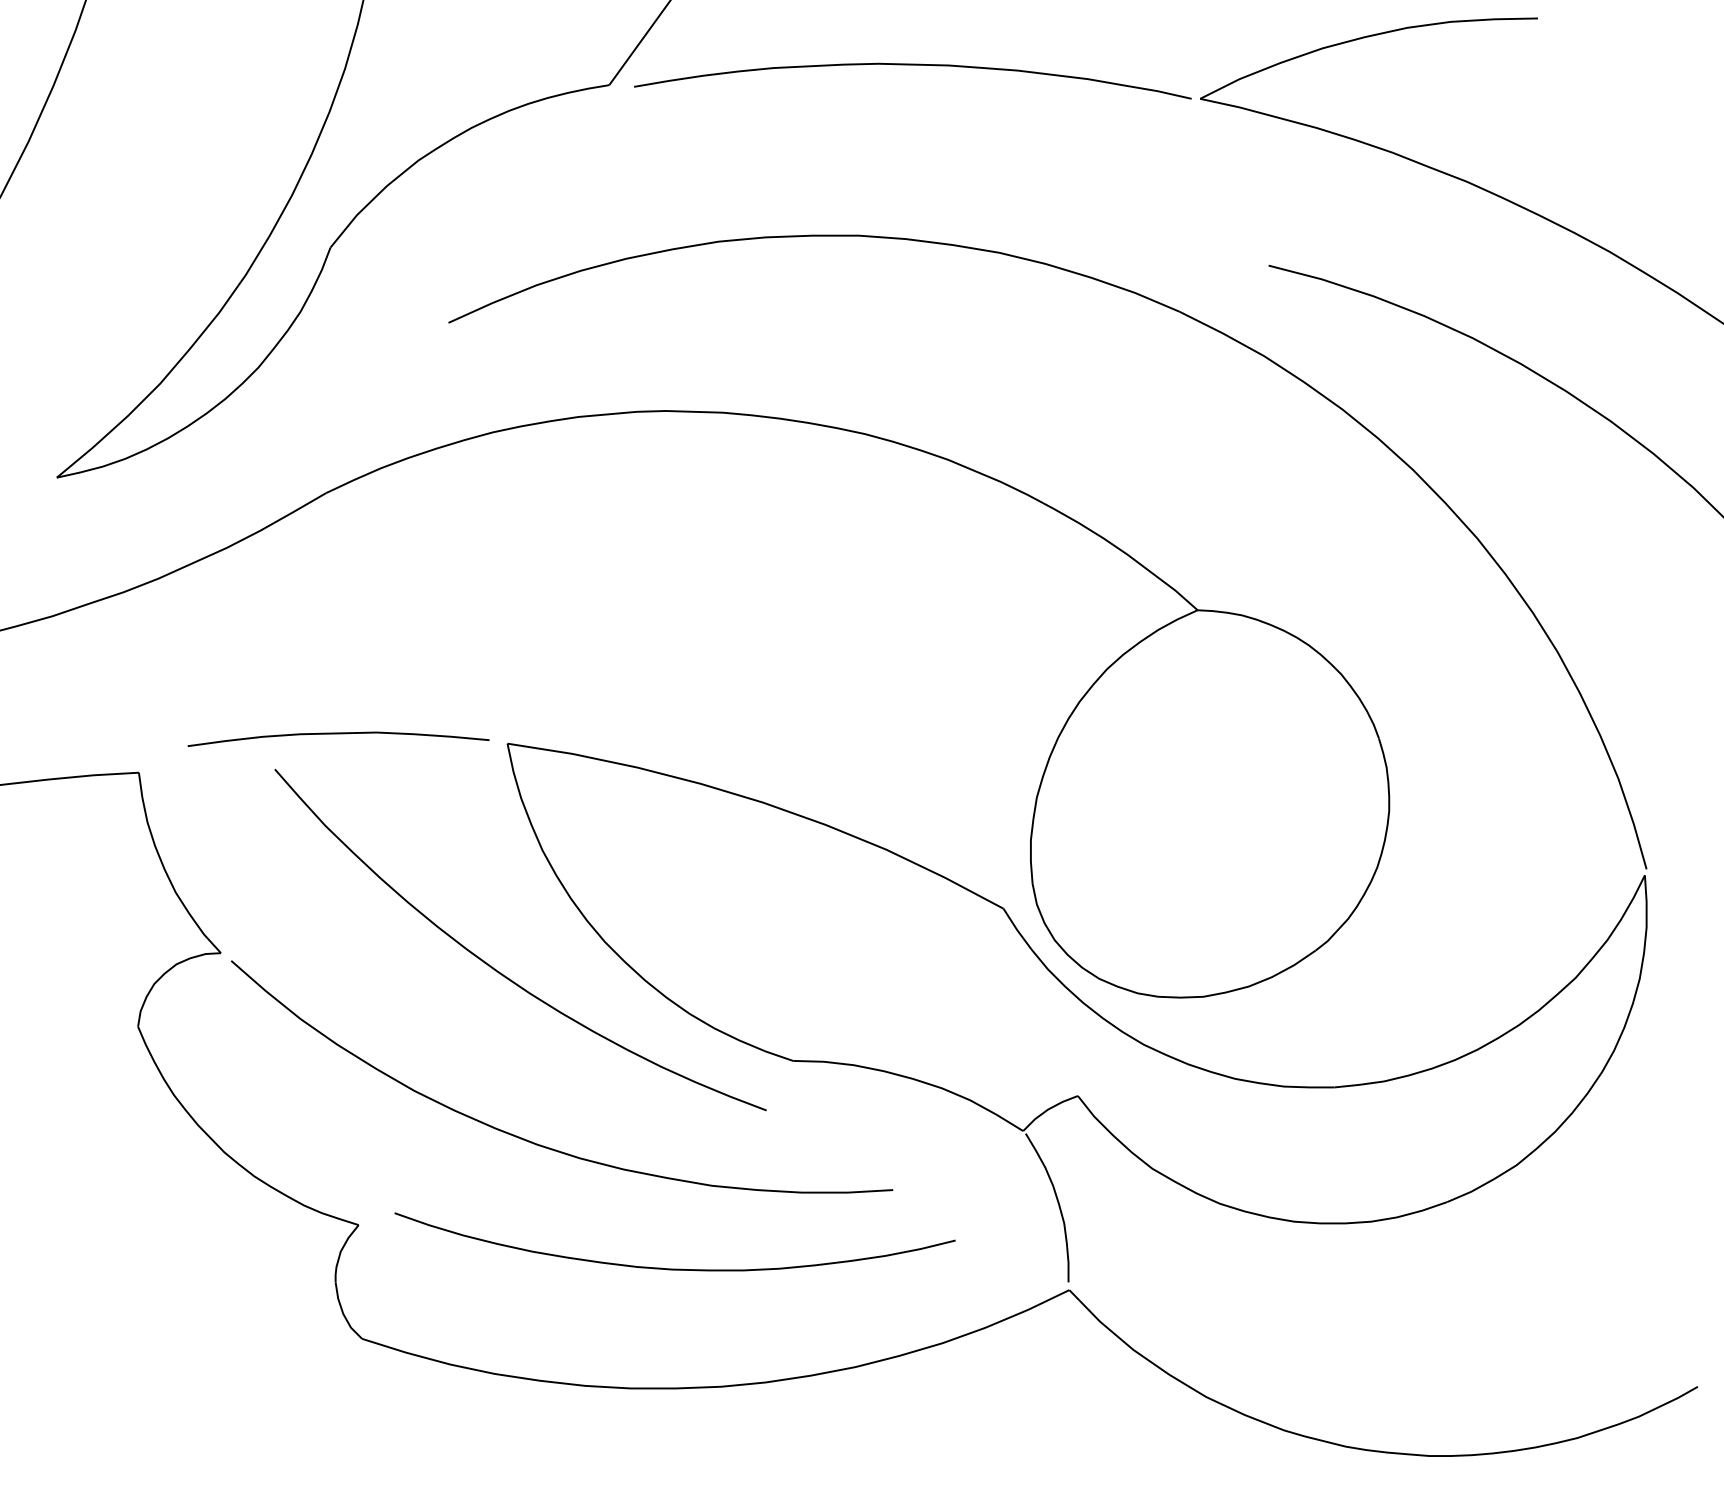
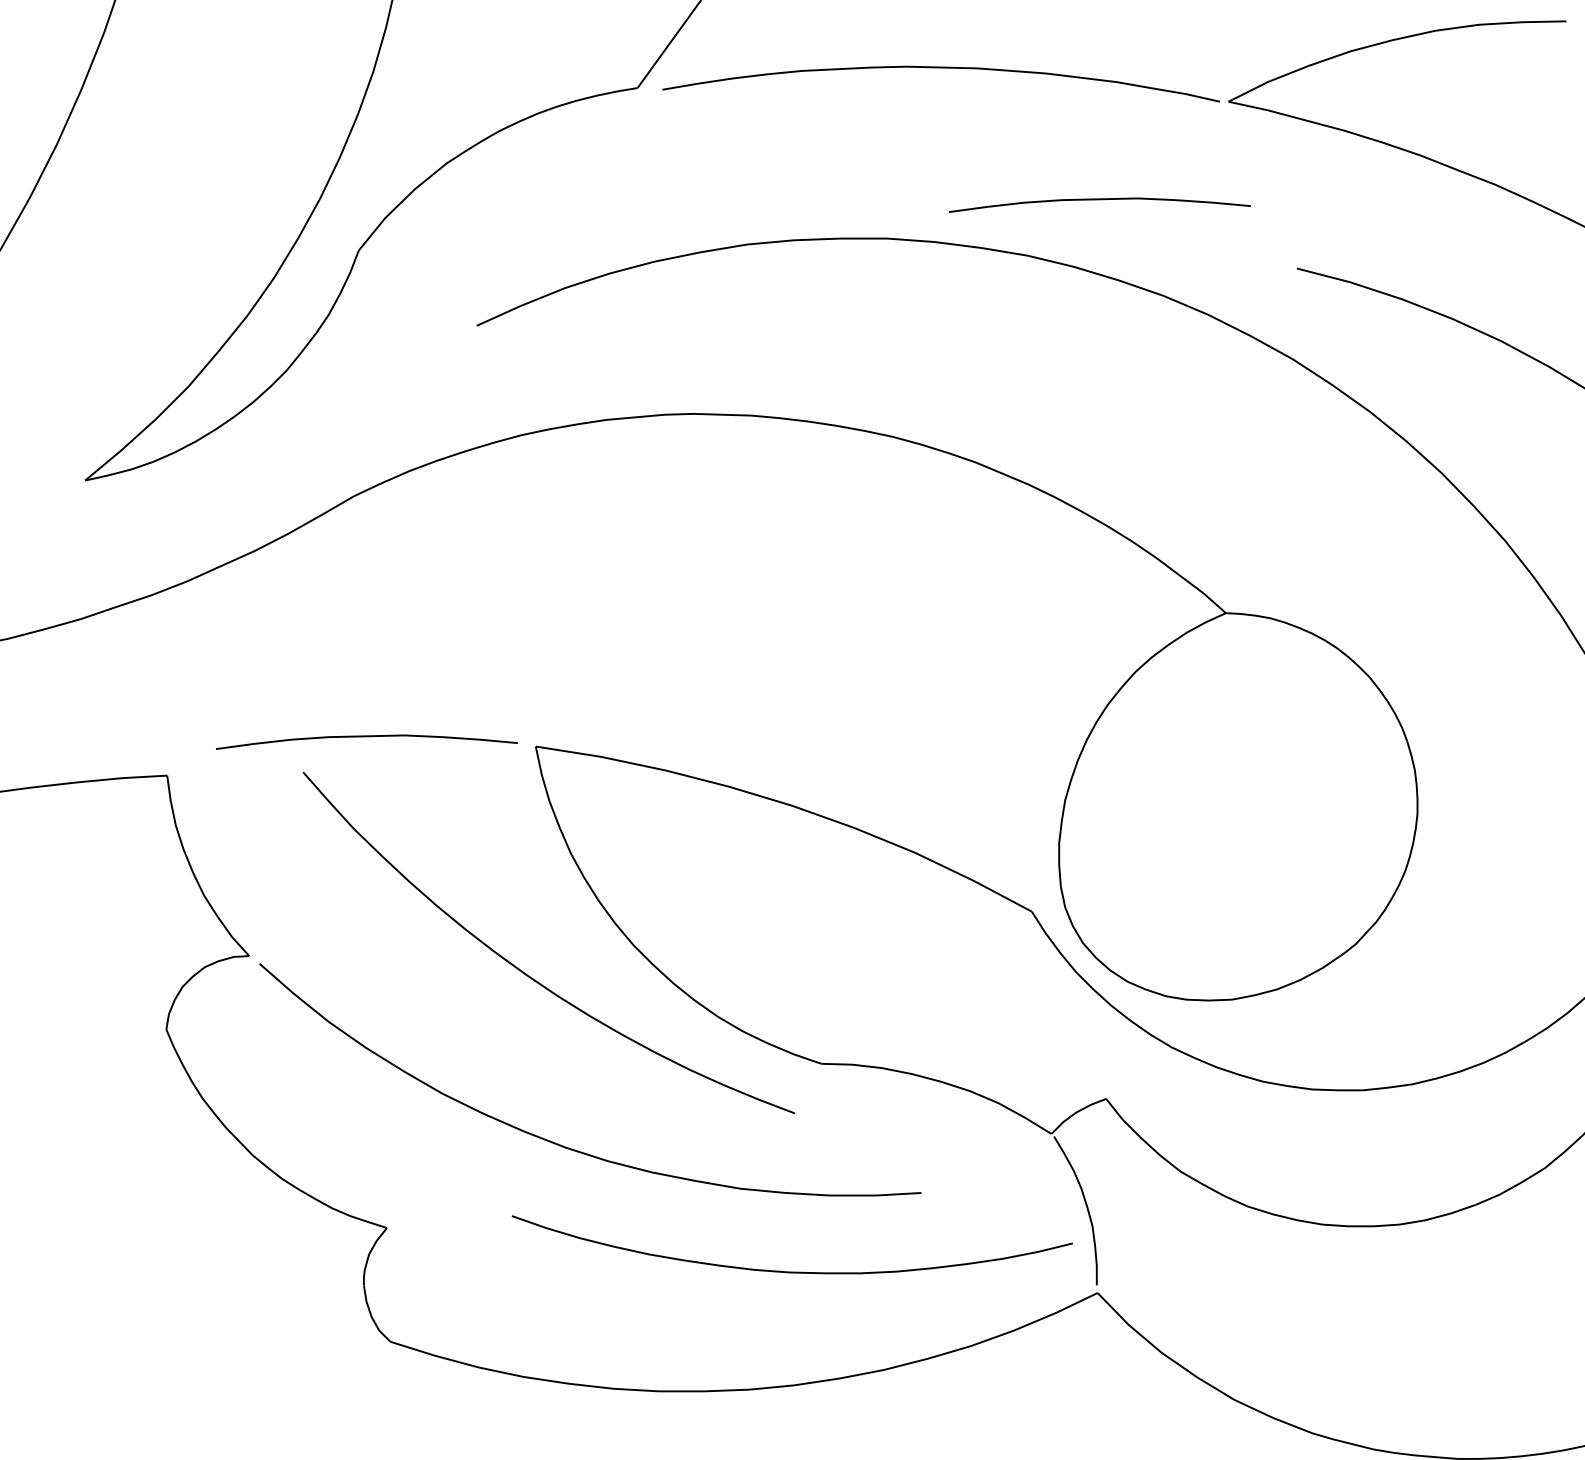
curve: (1071, 197) -> (1099, 200), added
curve: (674, 1268) -> (791, 1271), moved

